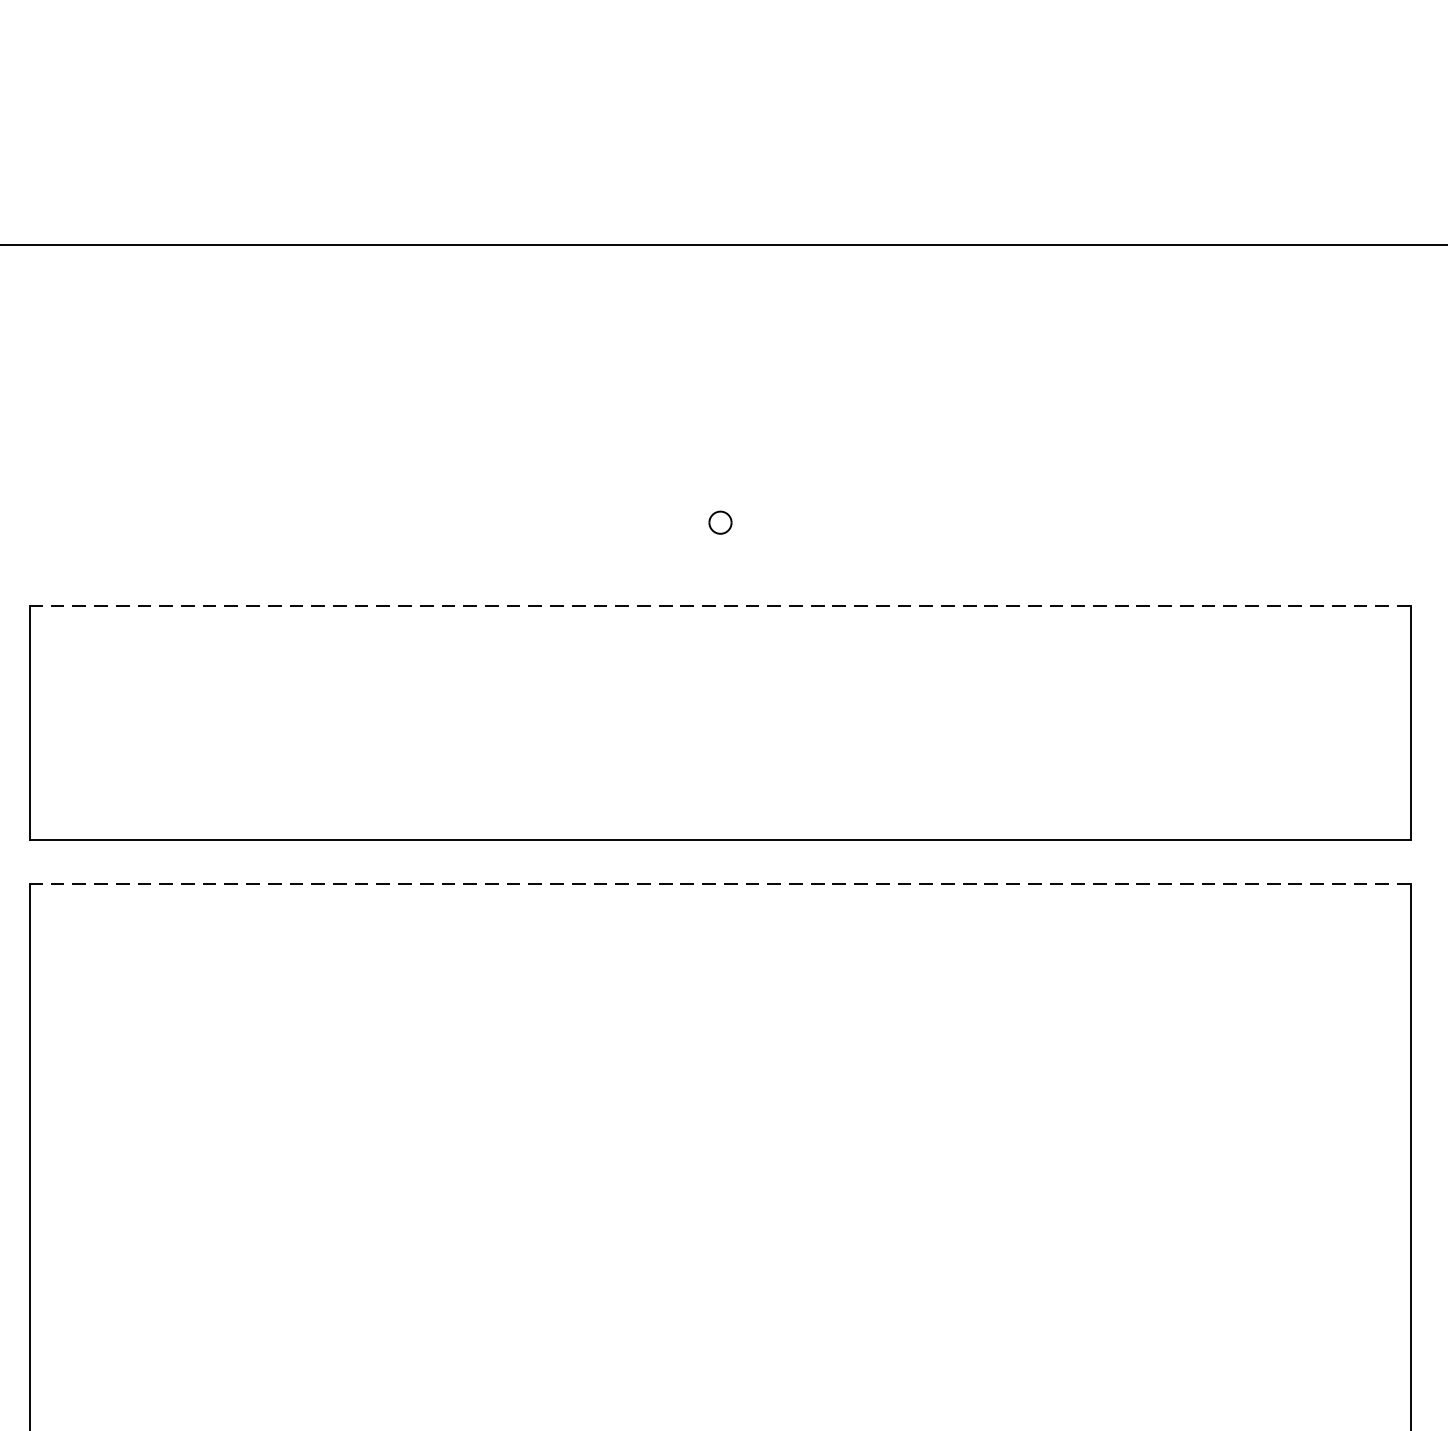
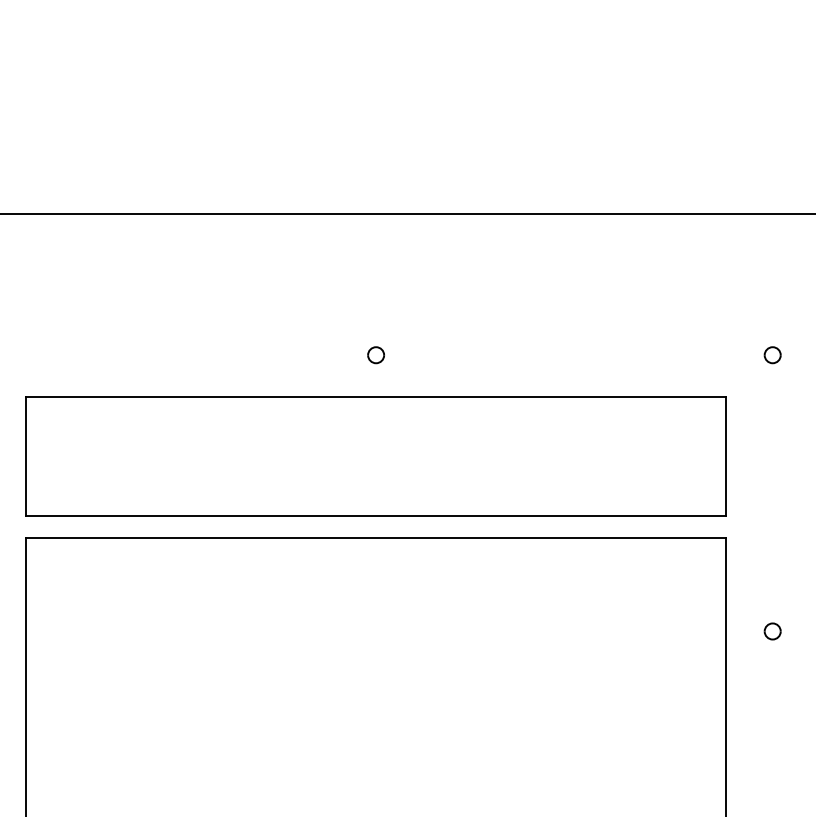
part: (719, 523) -> (375, 355), size x1.43
line: (721, 606) -> (376, 397), dashed -> solid
line: (721, 884) -> (376, 538), dashed -> solid

